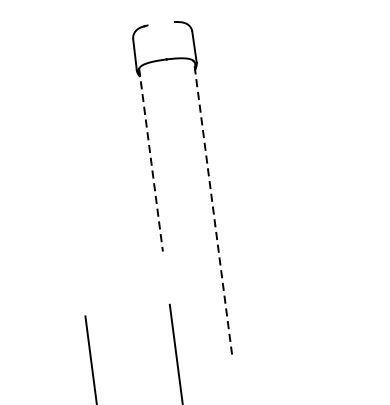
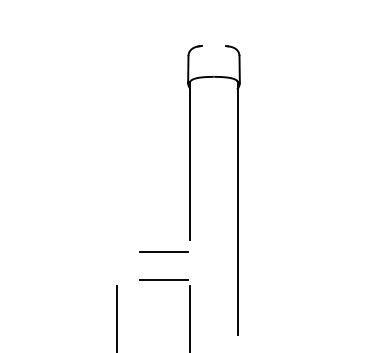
line: (151, 161) -> (190, 161), dashed -> solid
line: (212, 208) -> (237, 208), dashed -> solid
line: (133, 269) -> (163, 251), added
line: (139, 302) -> (164, 280), added

